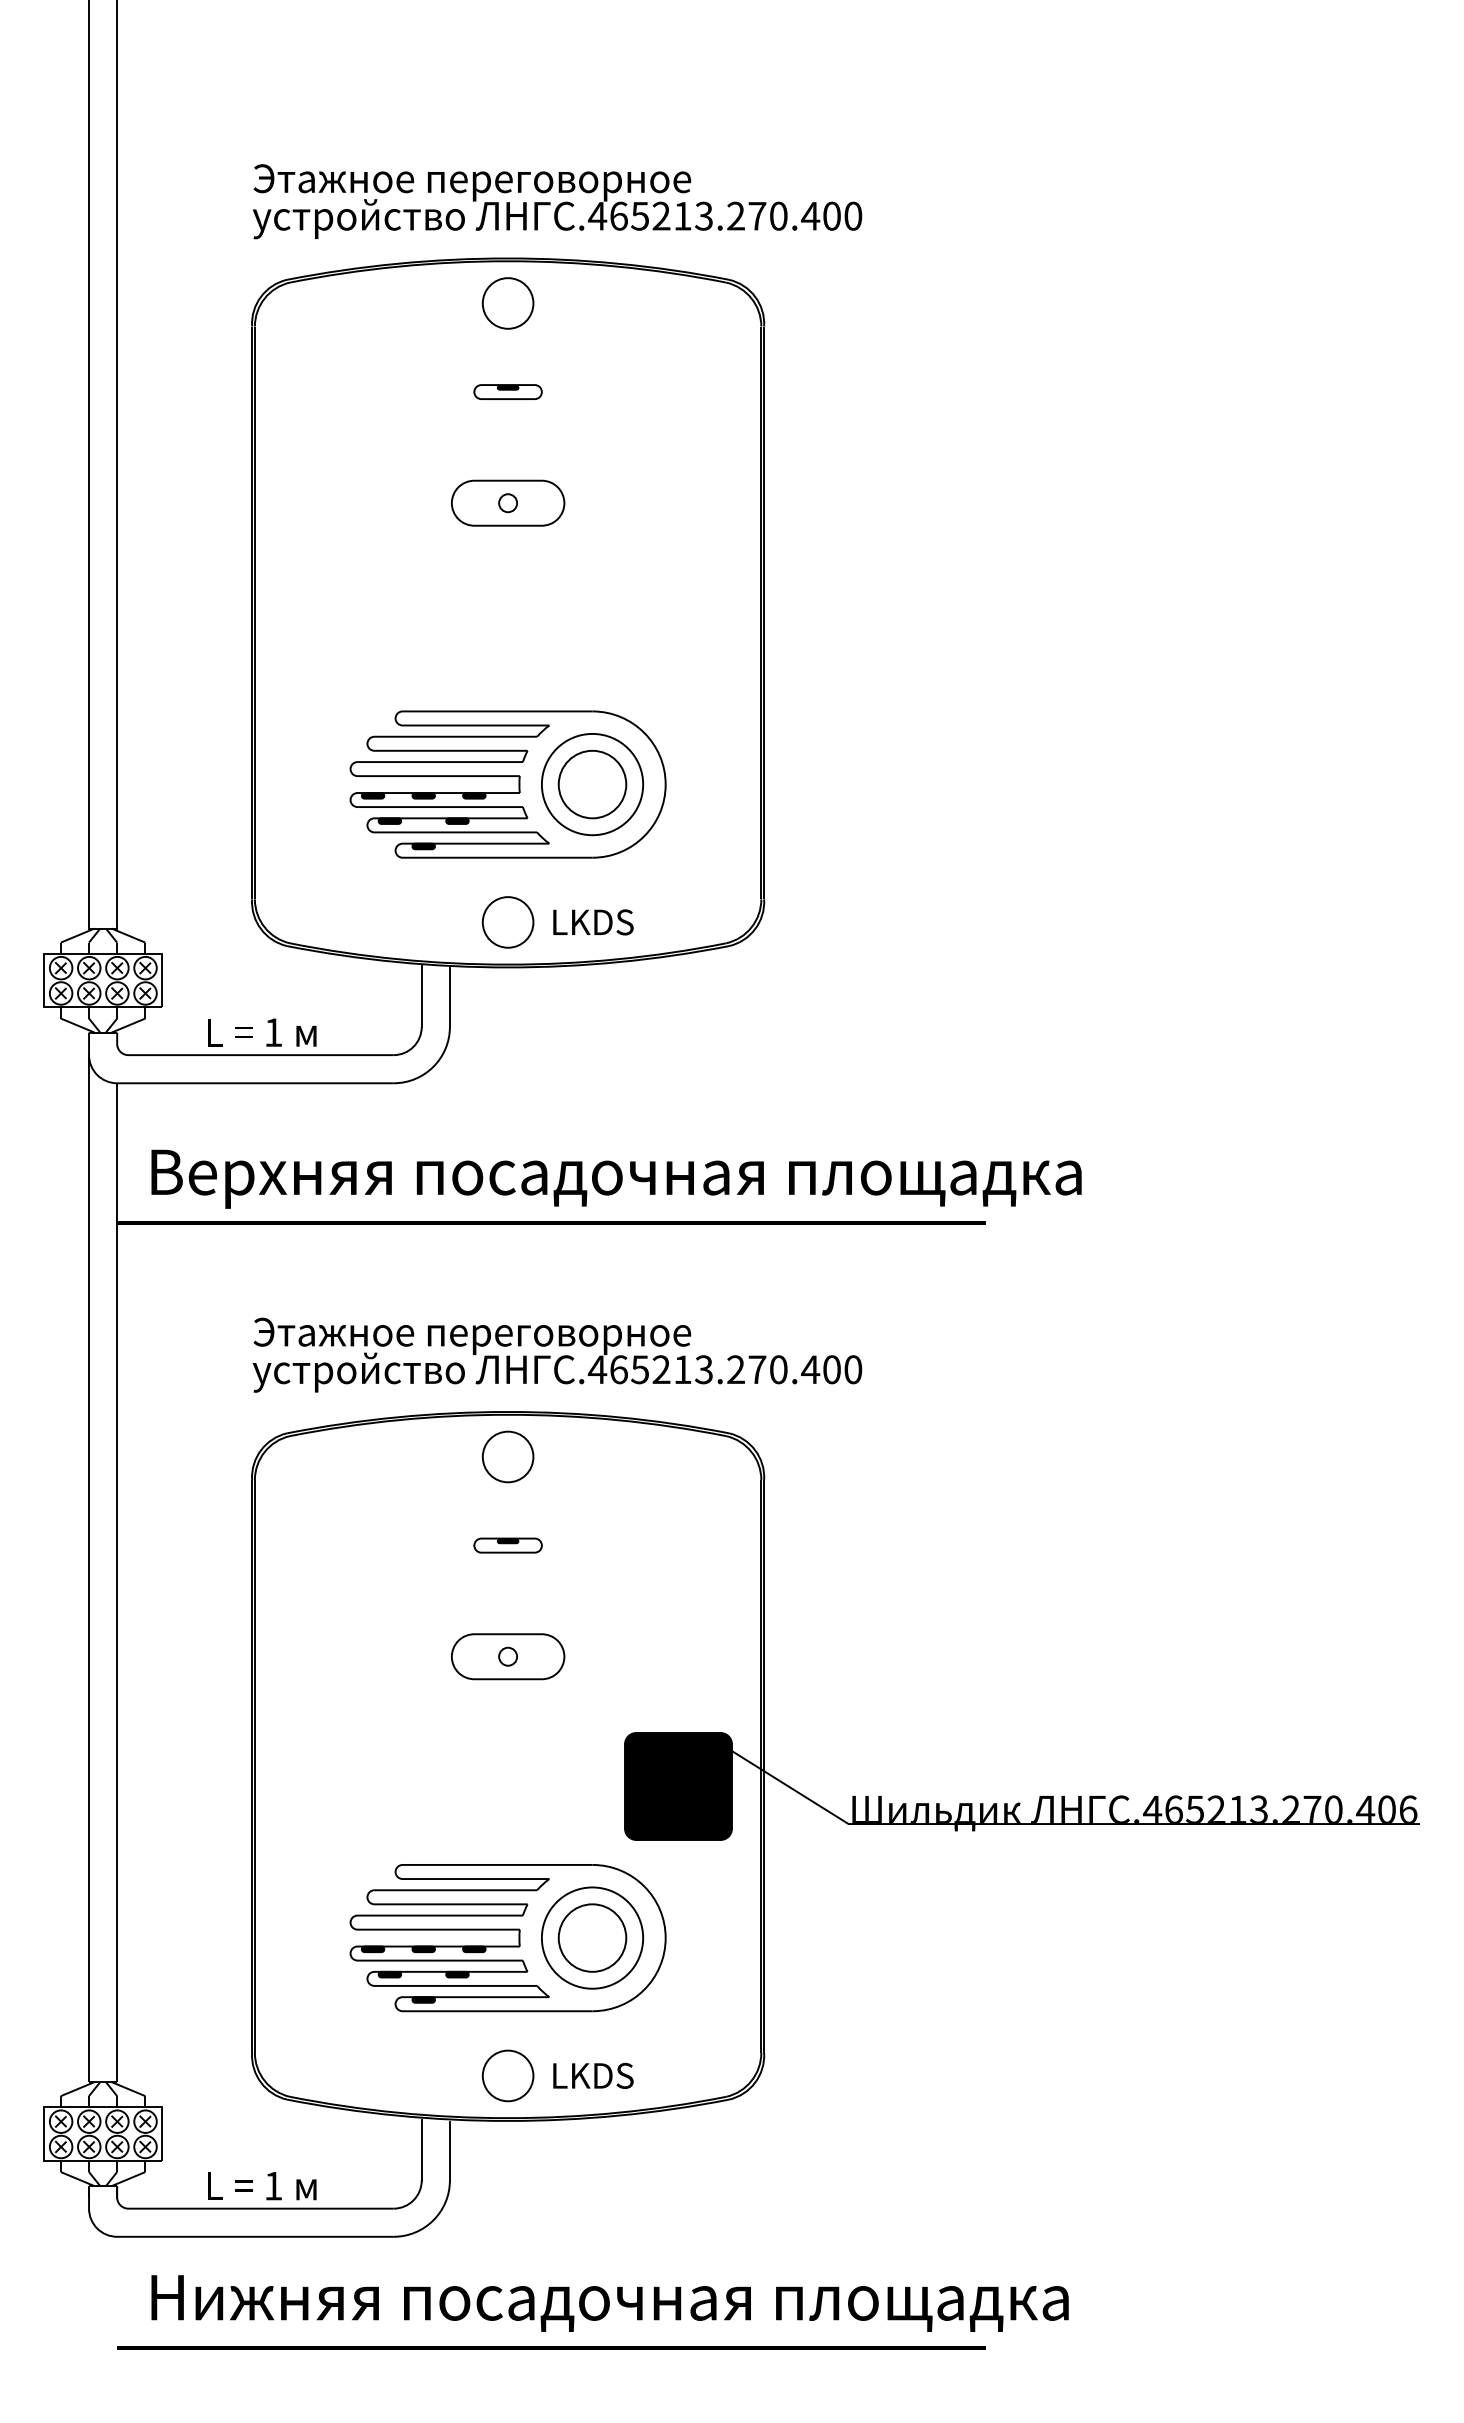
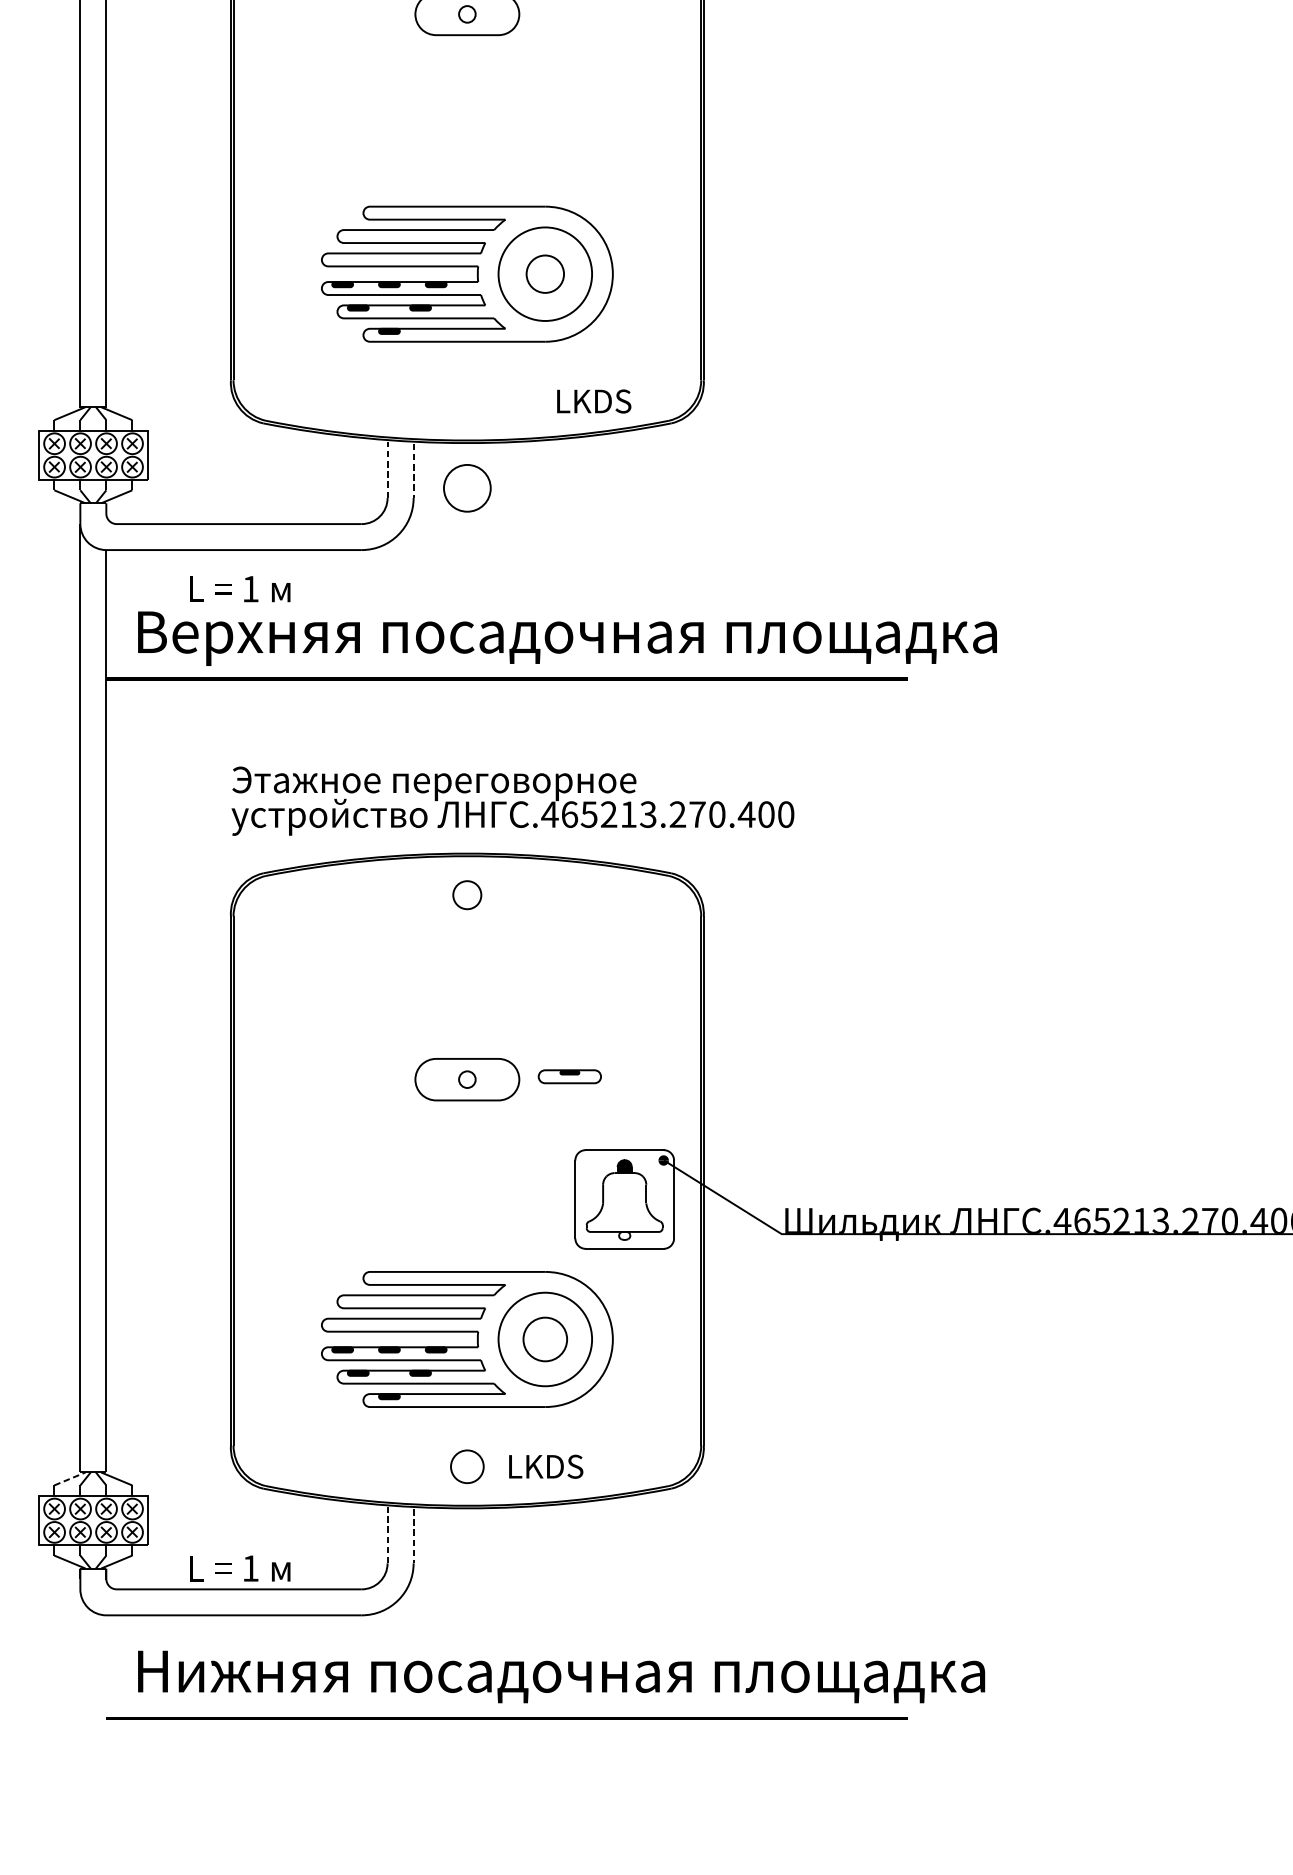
circle: (592, 784) -> (545, 274), size x0.6
circle: (507, 922) -> (466, 488), moved
text: (593, 922) -> (594, 401), moved
line: (421, 996) -> (387, 469), solid -> dashed
line: (449, 998) -> (413, 471), solid -> dashed
text: (262, 1032) -> (240, 589), moved
circle: (507, 1456) -> (466, 894), size x0.6
part: (507, 1545) -> (569, 1076), moved
fill: (678, 1786) -> (624, 1199), removed
fill: (678, 1789) -> (624, 1202), removed
circle: (592, 1937) -> (545, 1338), size x0.7
circle: (507, 2075) -> (466, 1466), size x0.7
line: (78, 2088) -> (70, 1478), solid -> dashed
line: (421, 2150) -> (387, 1535), solid -> dashed
line: (449, 2151) -> (413, 1536), solid -> dashed

